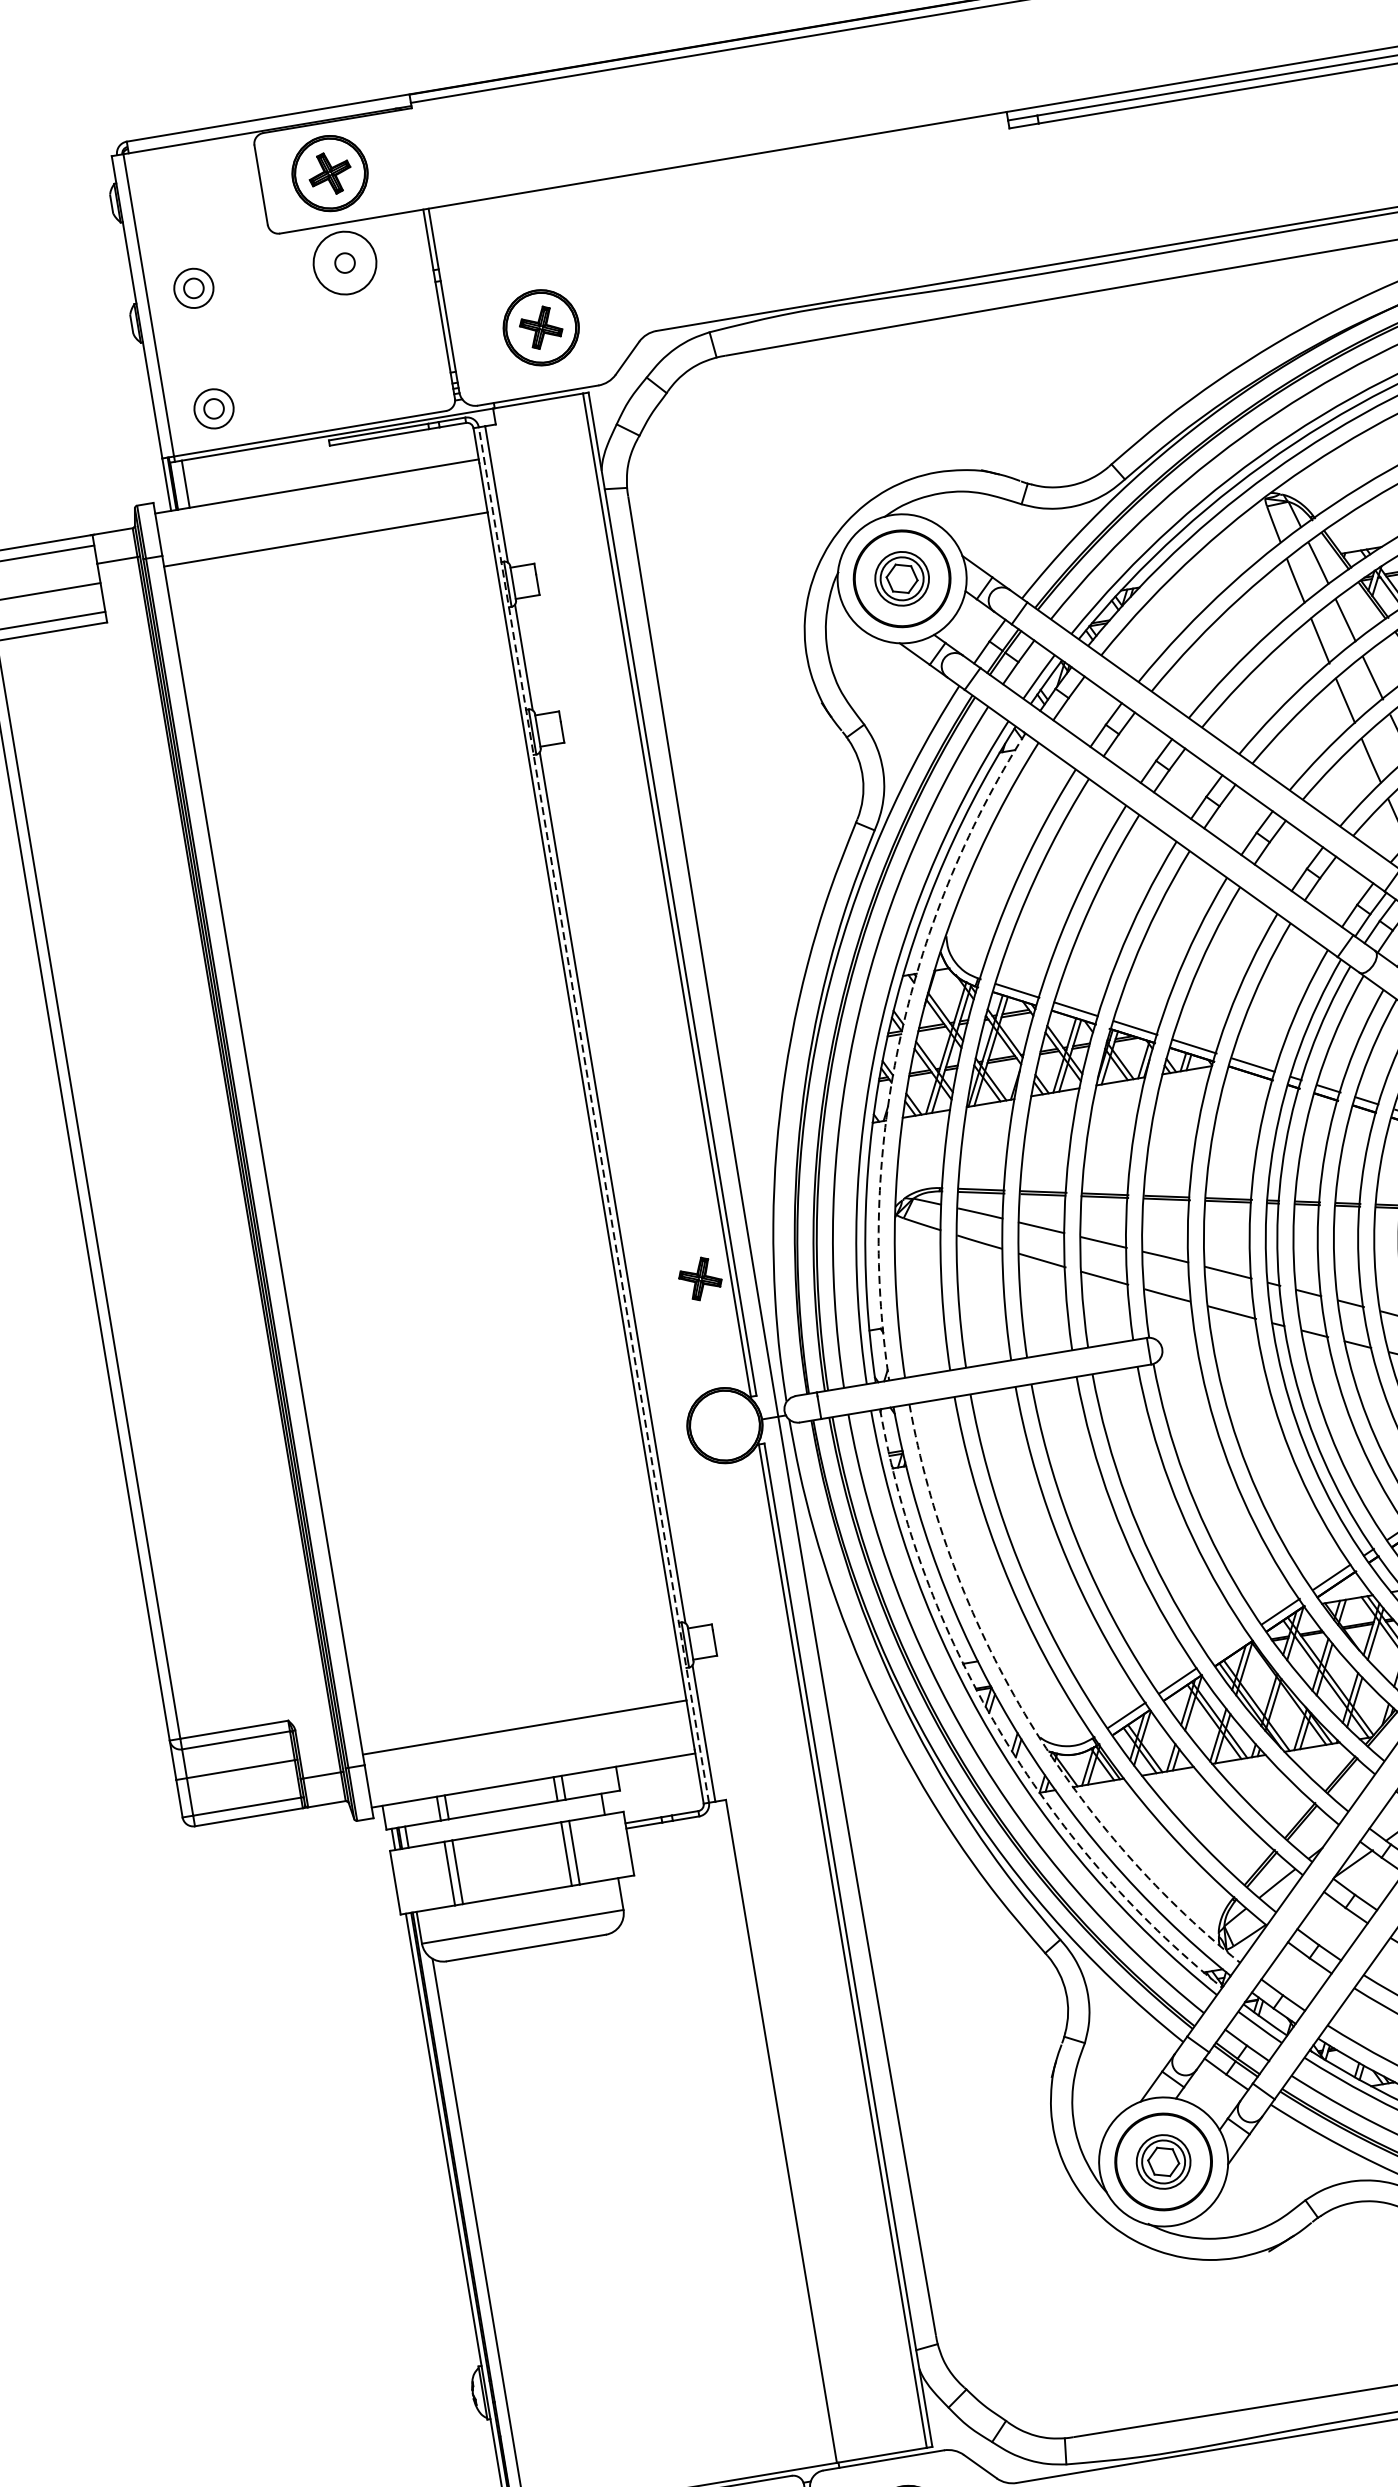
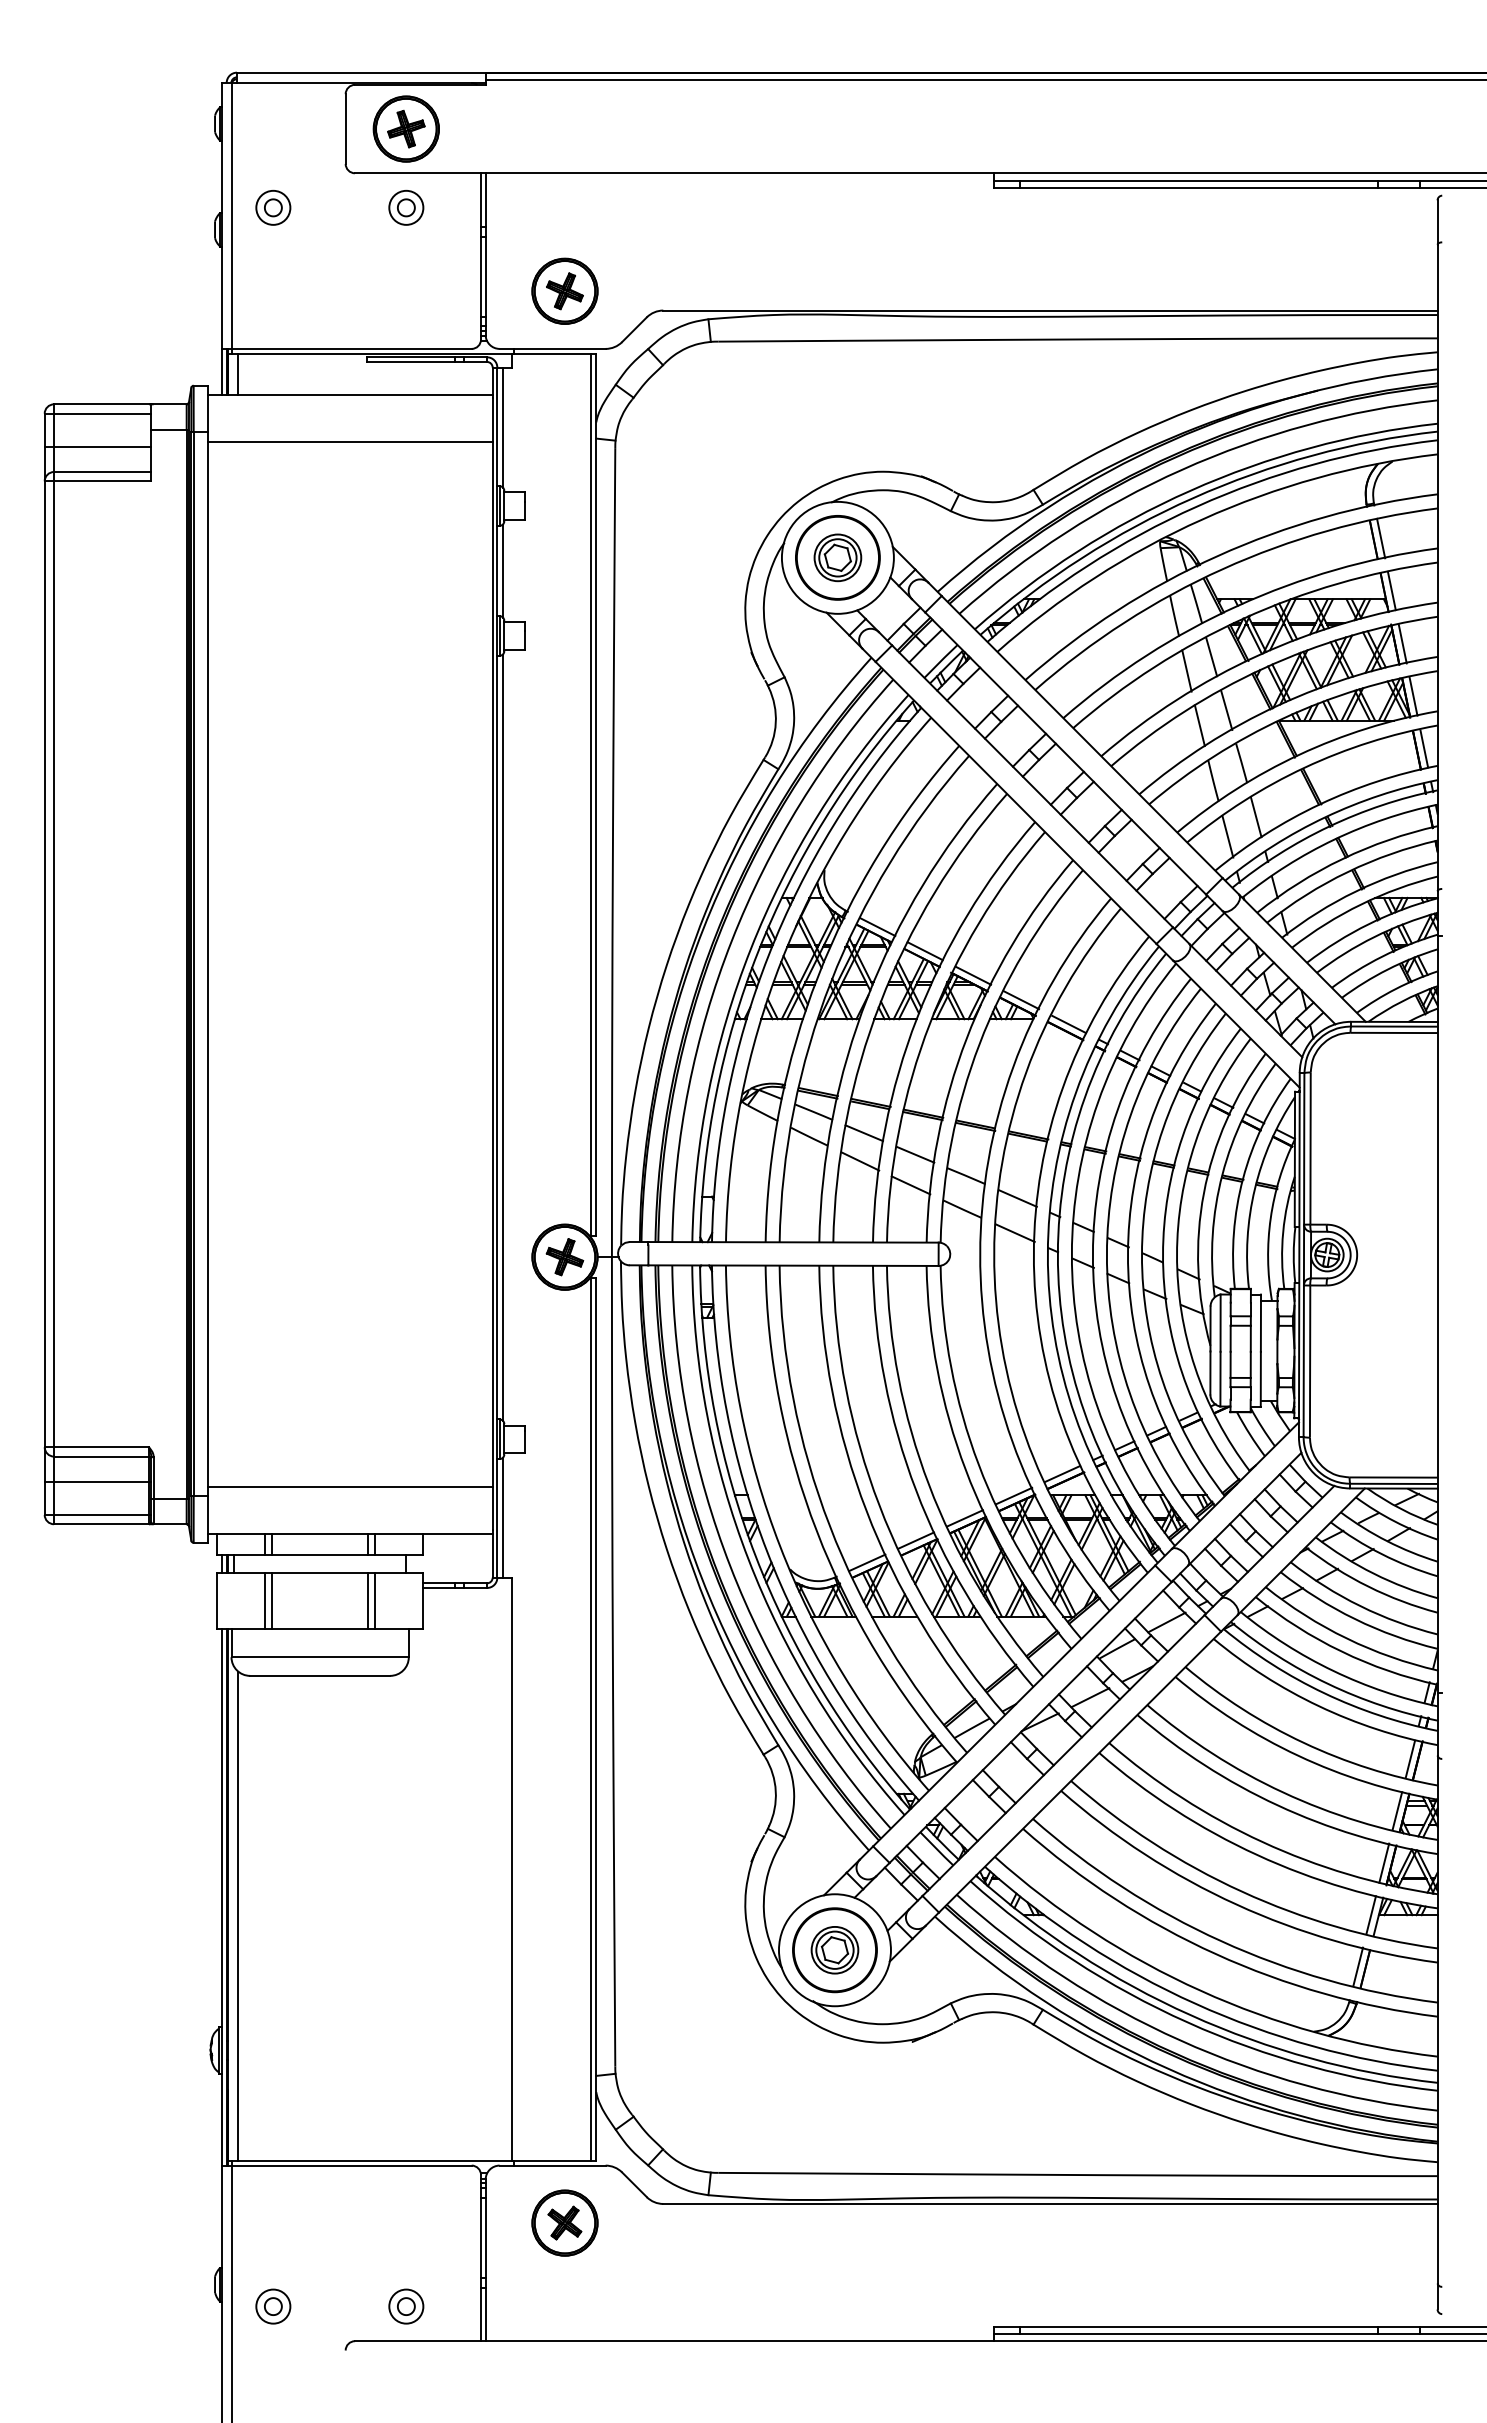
circle: (345, 262) -> (406, 207), size x0.62
part: (214, 408) -> (273, 313), removed
arc: (899, 1045) -> (768, 956), dashed -> solid
line: (594, 1114) -> (497, 972), dashed -> solid
part: (699, 1279) -> (564, 1257), moved
line: (1228, 1646) -> (964, 1518), added
arc: (1024, 1713) -> (780, 1546), dashed -> solid
arc: (998, 1729) -> (755, 1556), dashed -> solid

